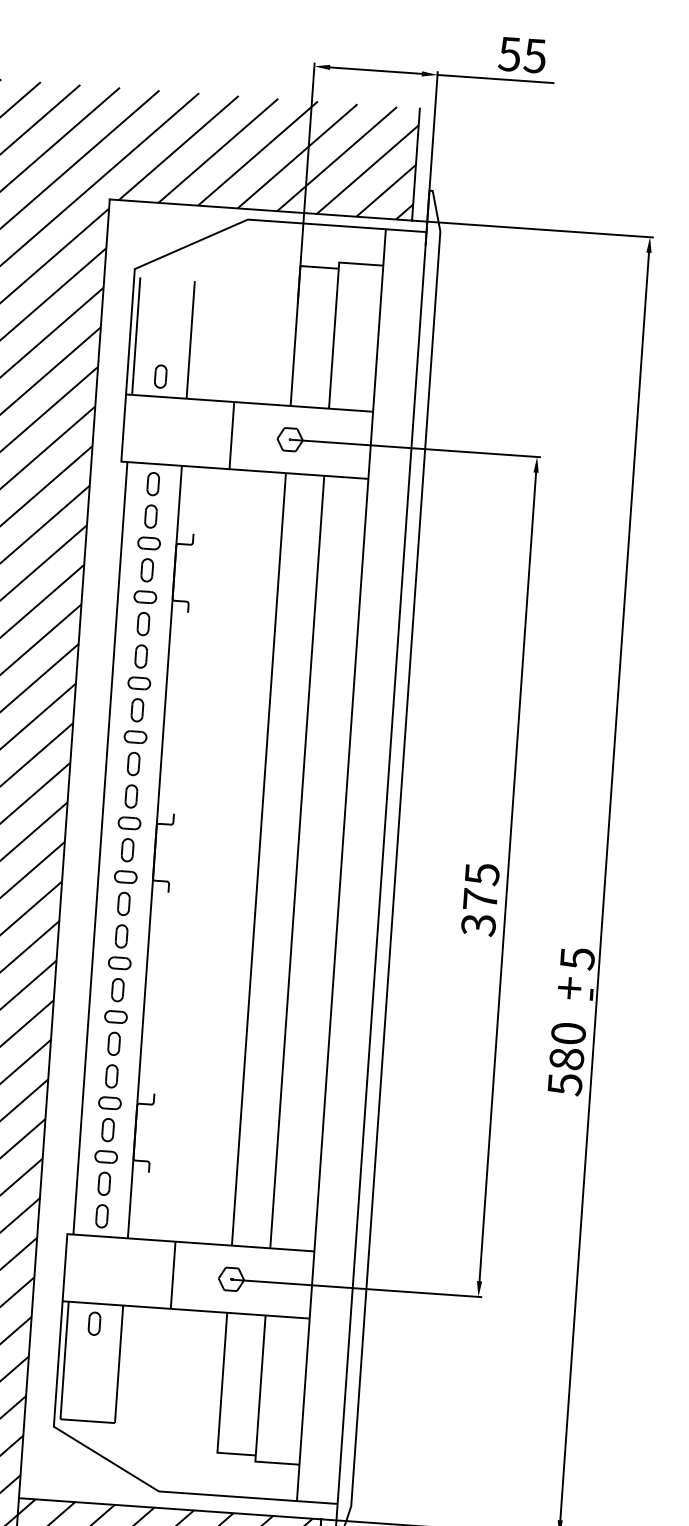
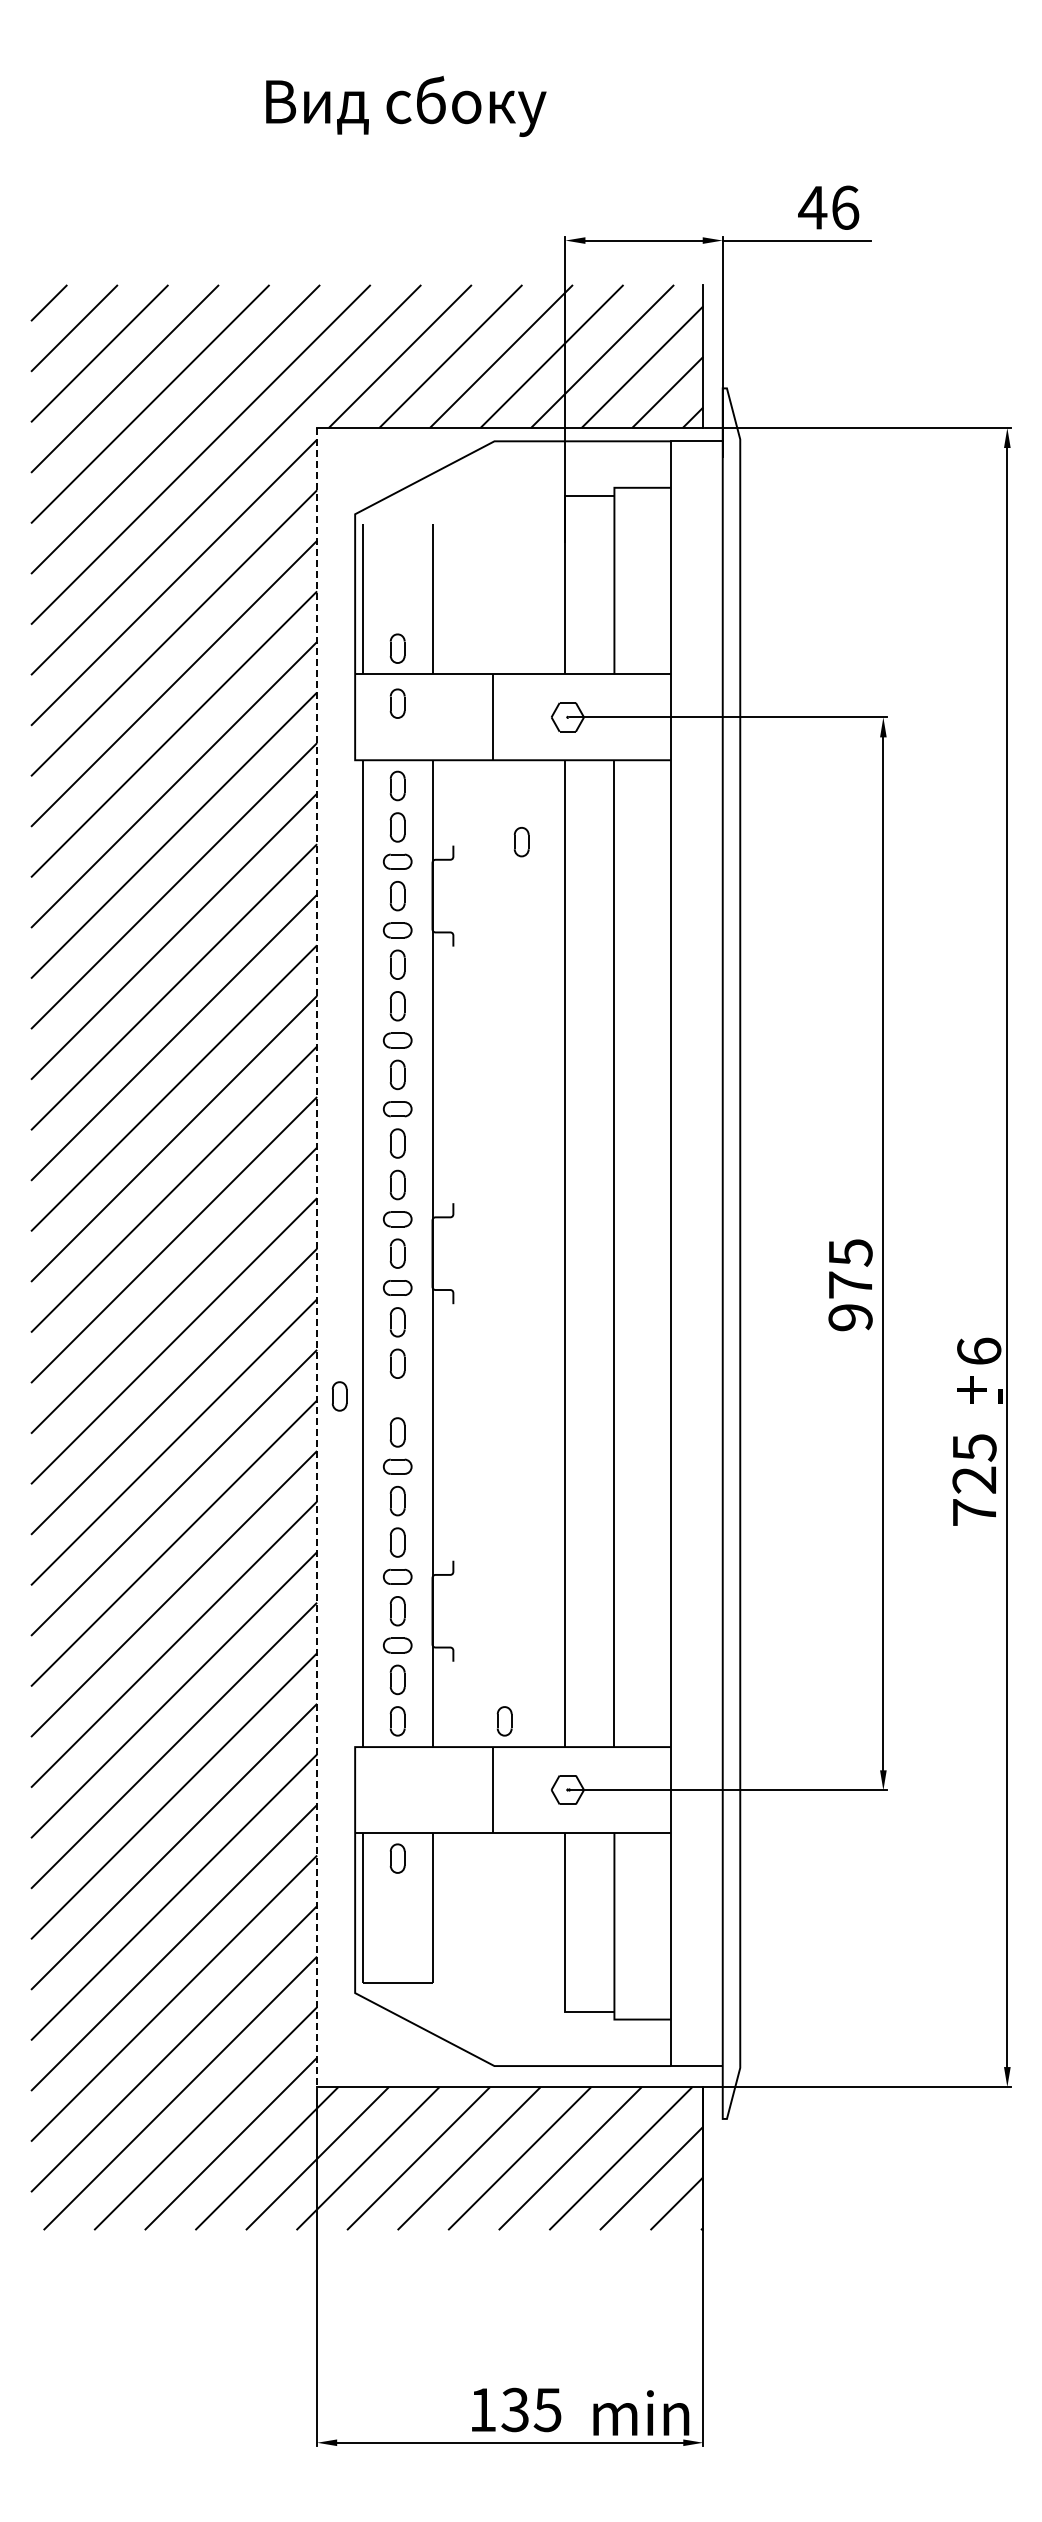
text: (522, 54) -> (828, 207), 55 -> 46
part: (157, 419) -> (397, 703), added
part: (247, 535) -> (521, 842), added
line: (64, 848) -> (317, 1257), solid -> dashed
text: (478, 924) -> (850, 1317), 375 -> 975
part: (74, 958) -> (339, 1396), added
text: (577, 958) -> (979, 1351), 5 -> 6
part: (119, 963) -> (397, 1398), removed
text: (566, 1059) -> (974, 1480), 580 -> 725
part: (185, 1222) -> (504, 1721), added

